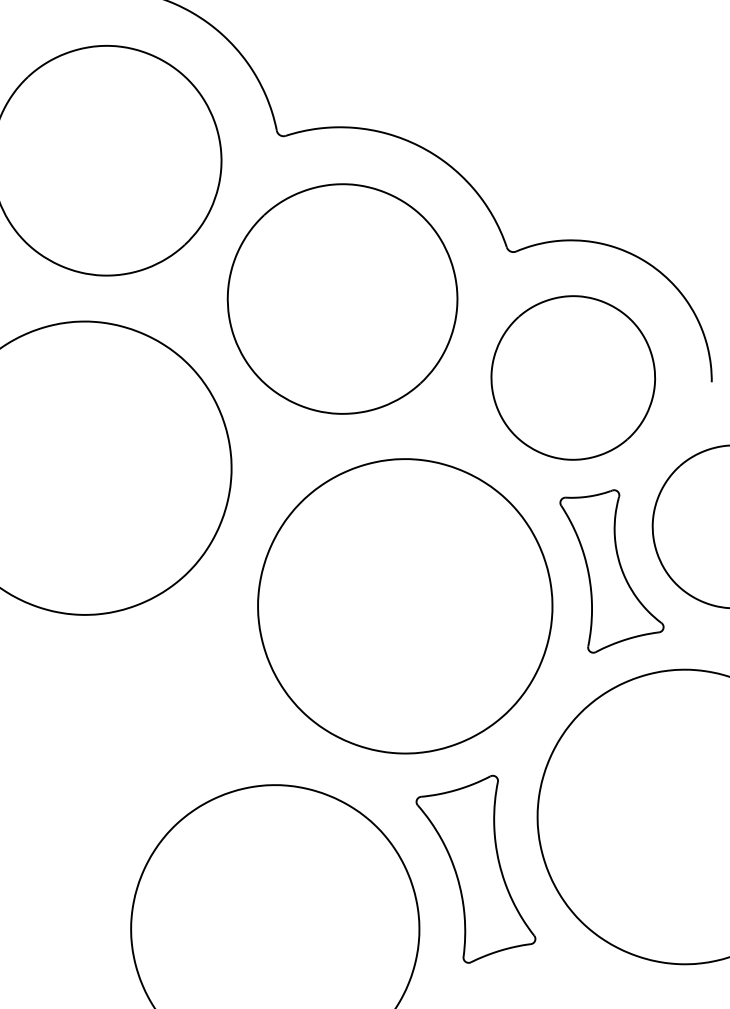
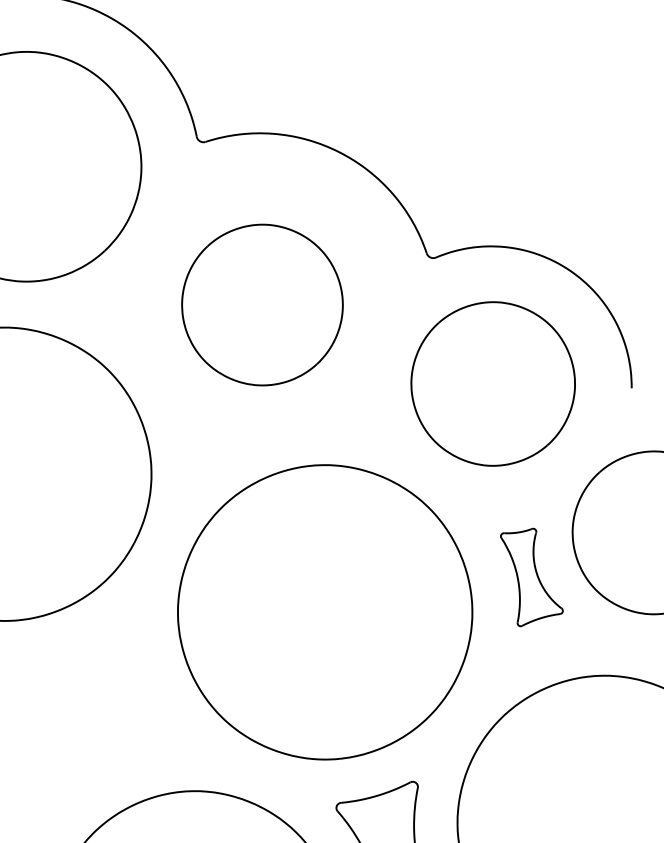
part: (342, 298) -> (262, 304), size x0.7
part: (611, 571) -> (531, 577), size x0.6

